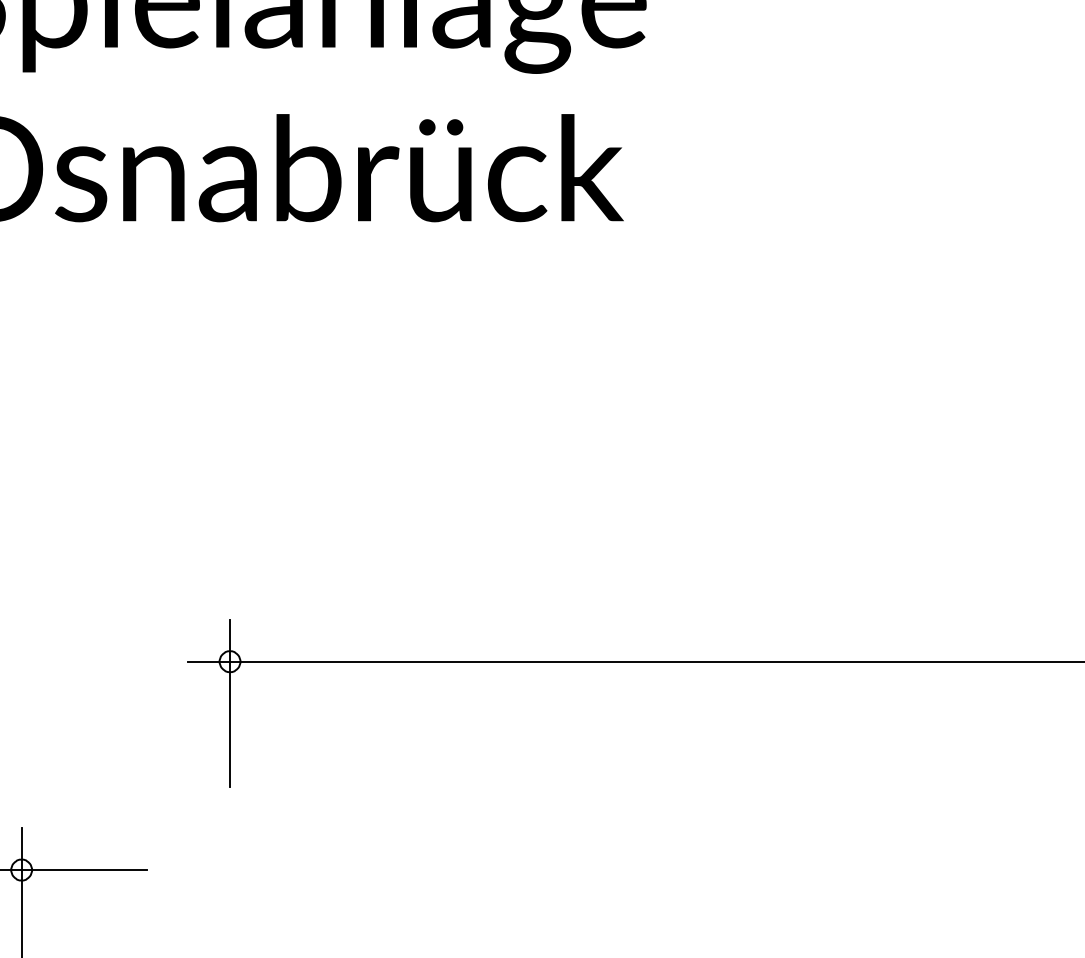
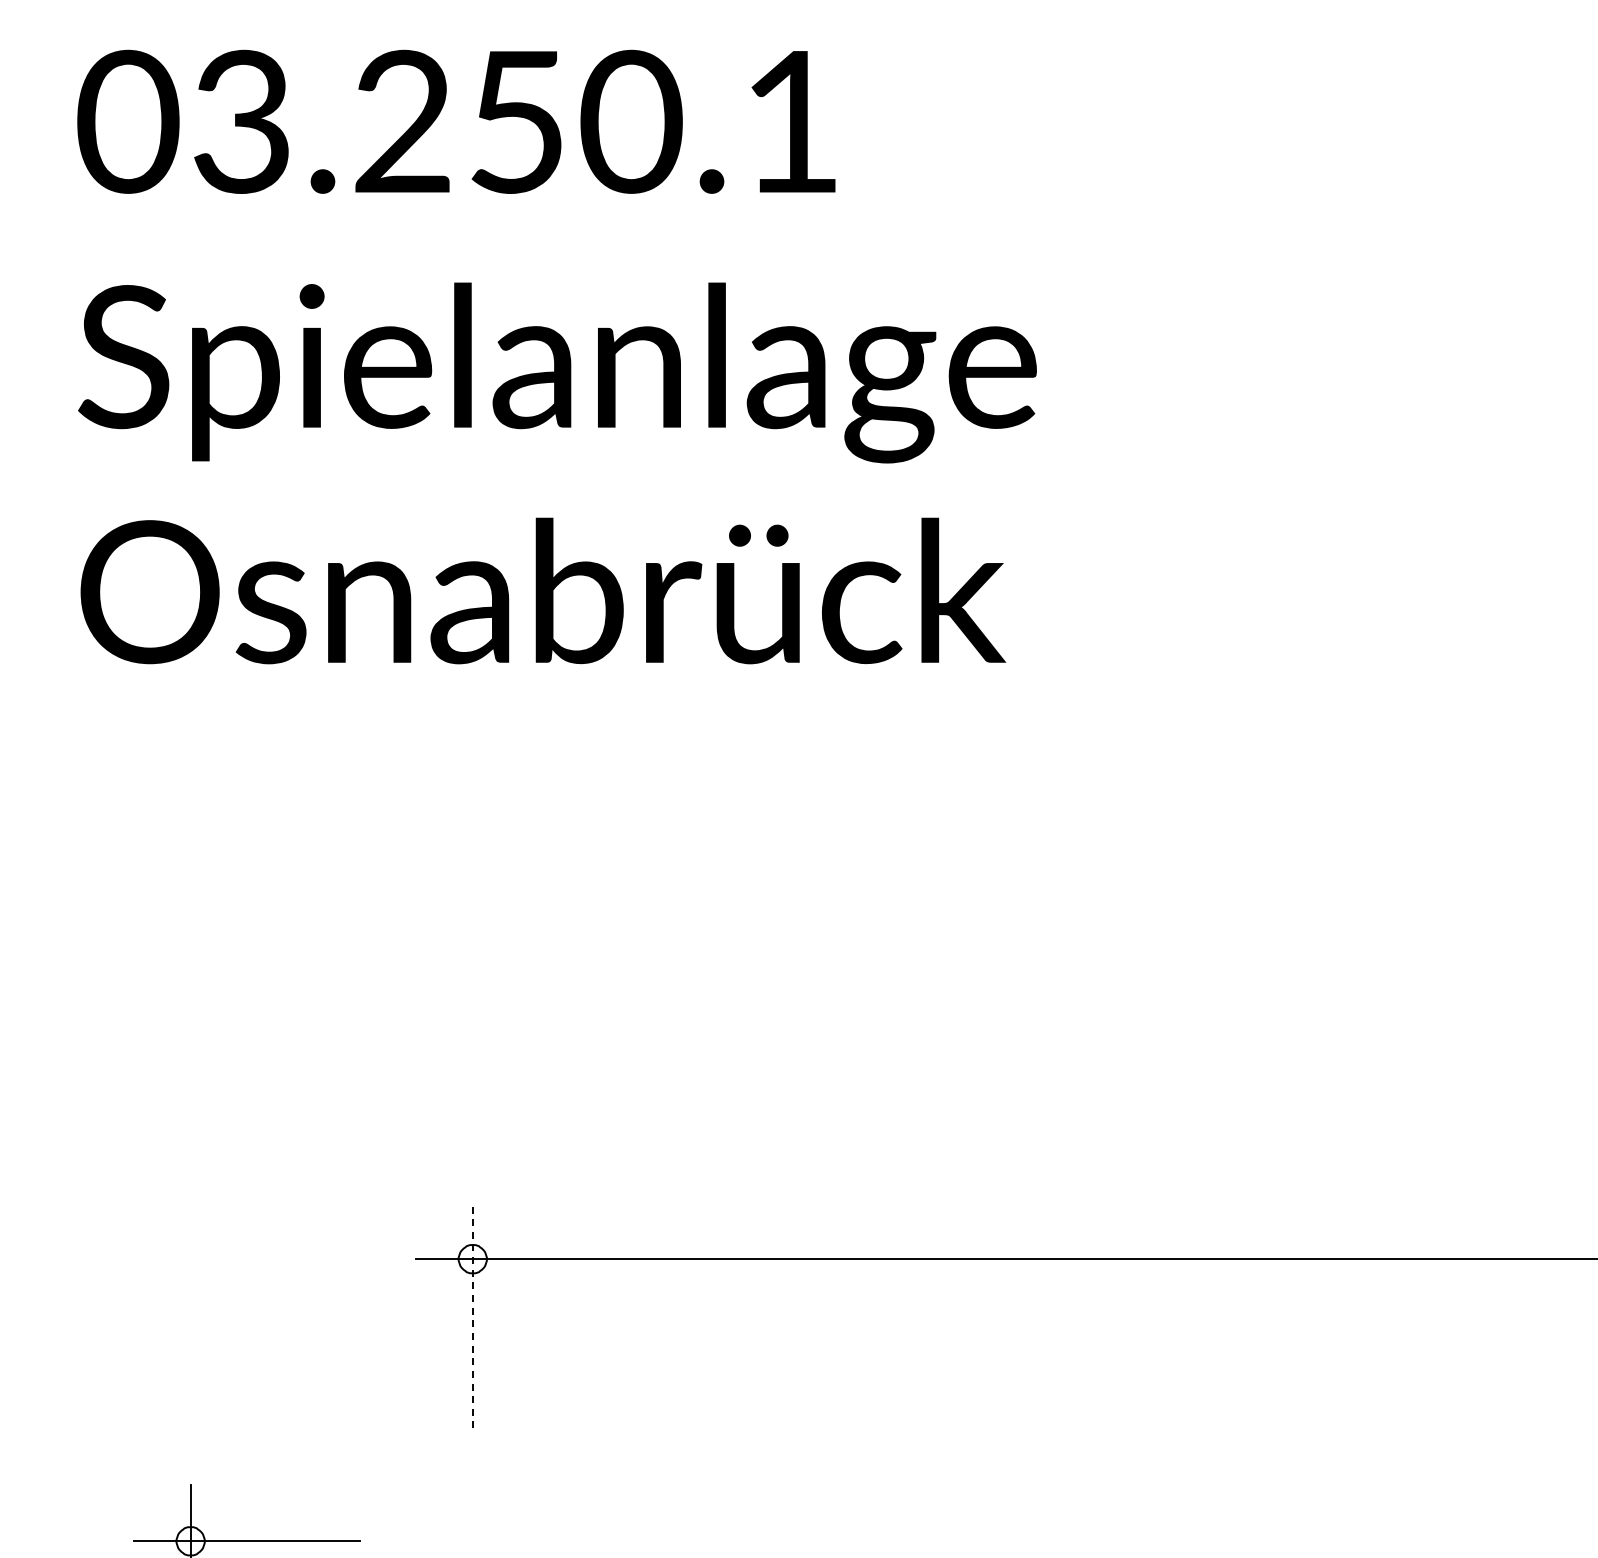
line: (229, 703) -> (472, 1315), solid -> dashed

